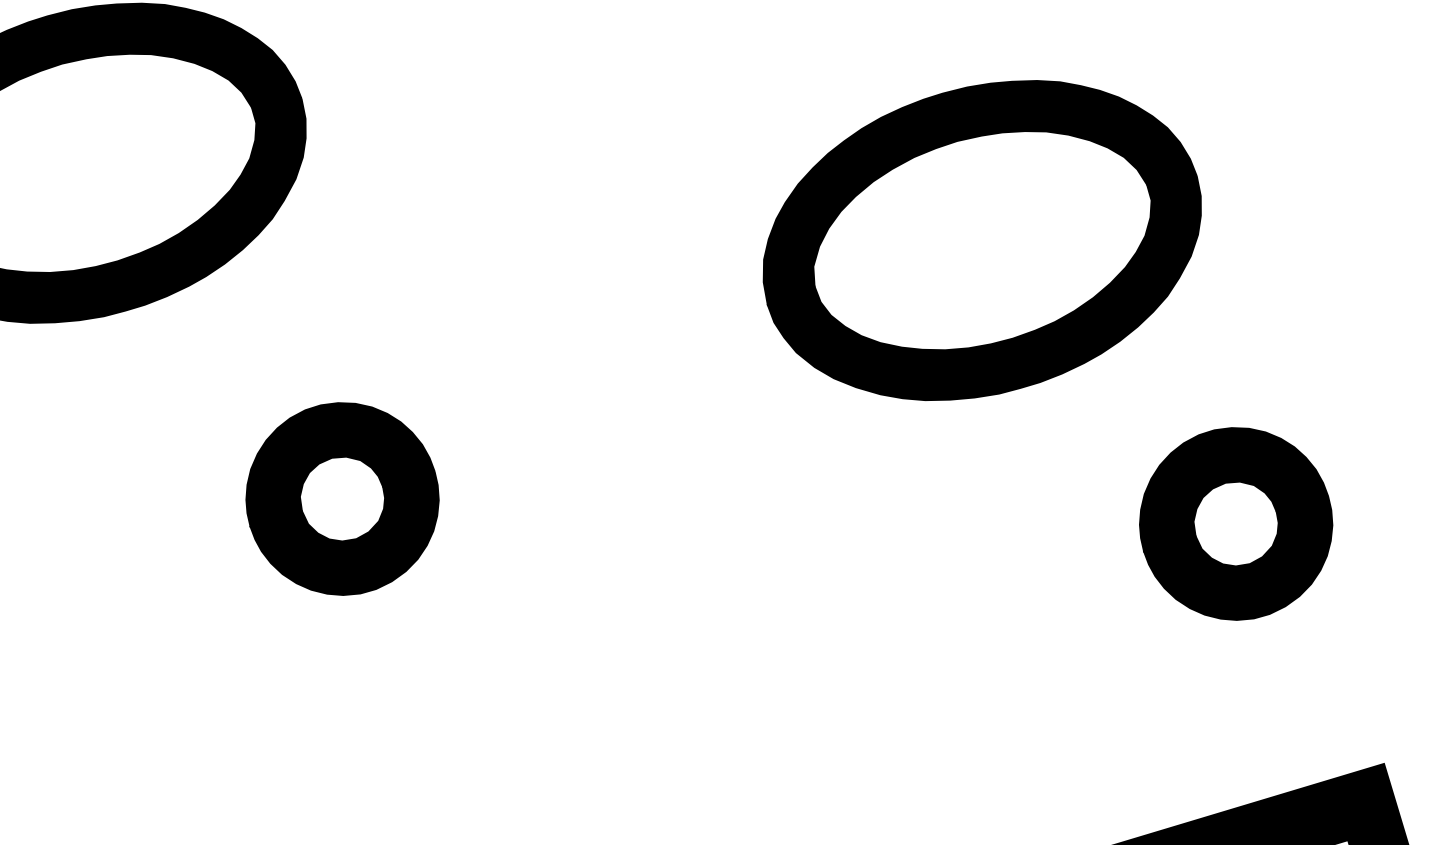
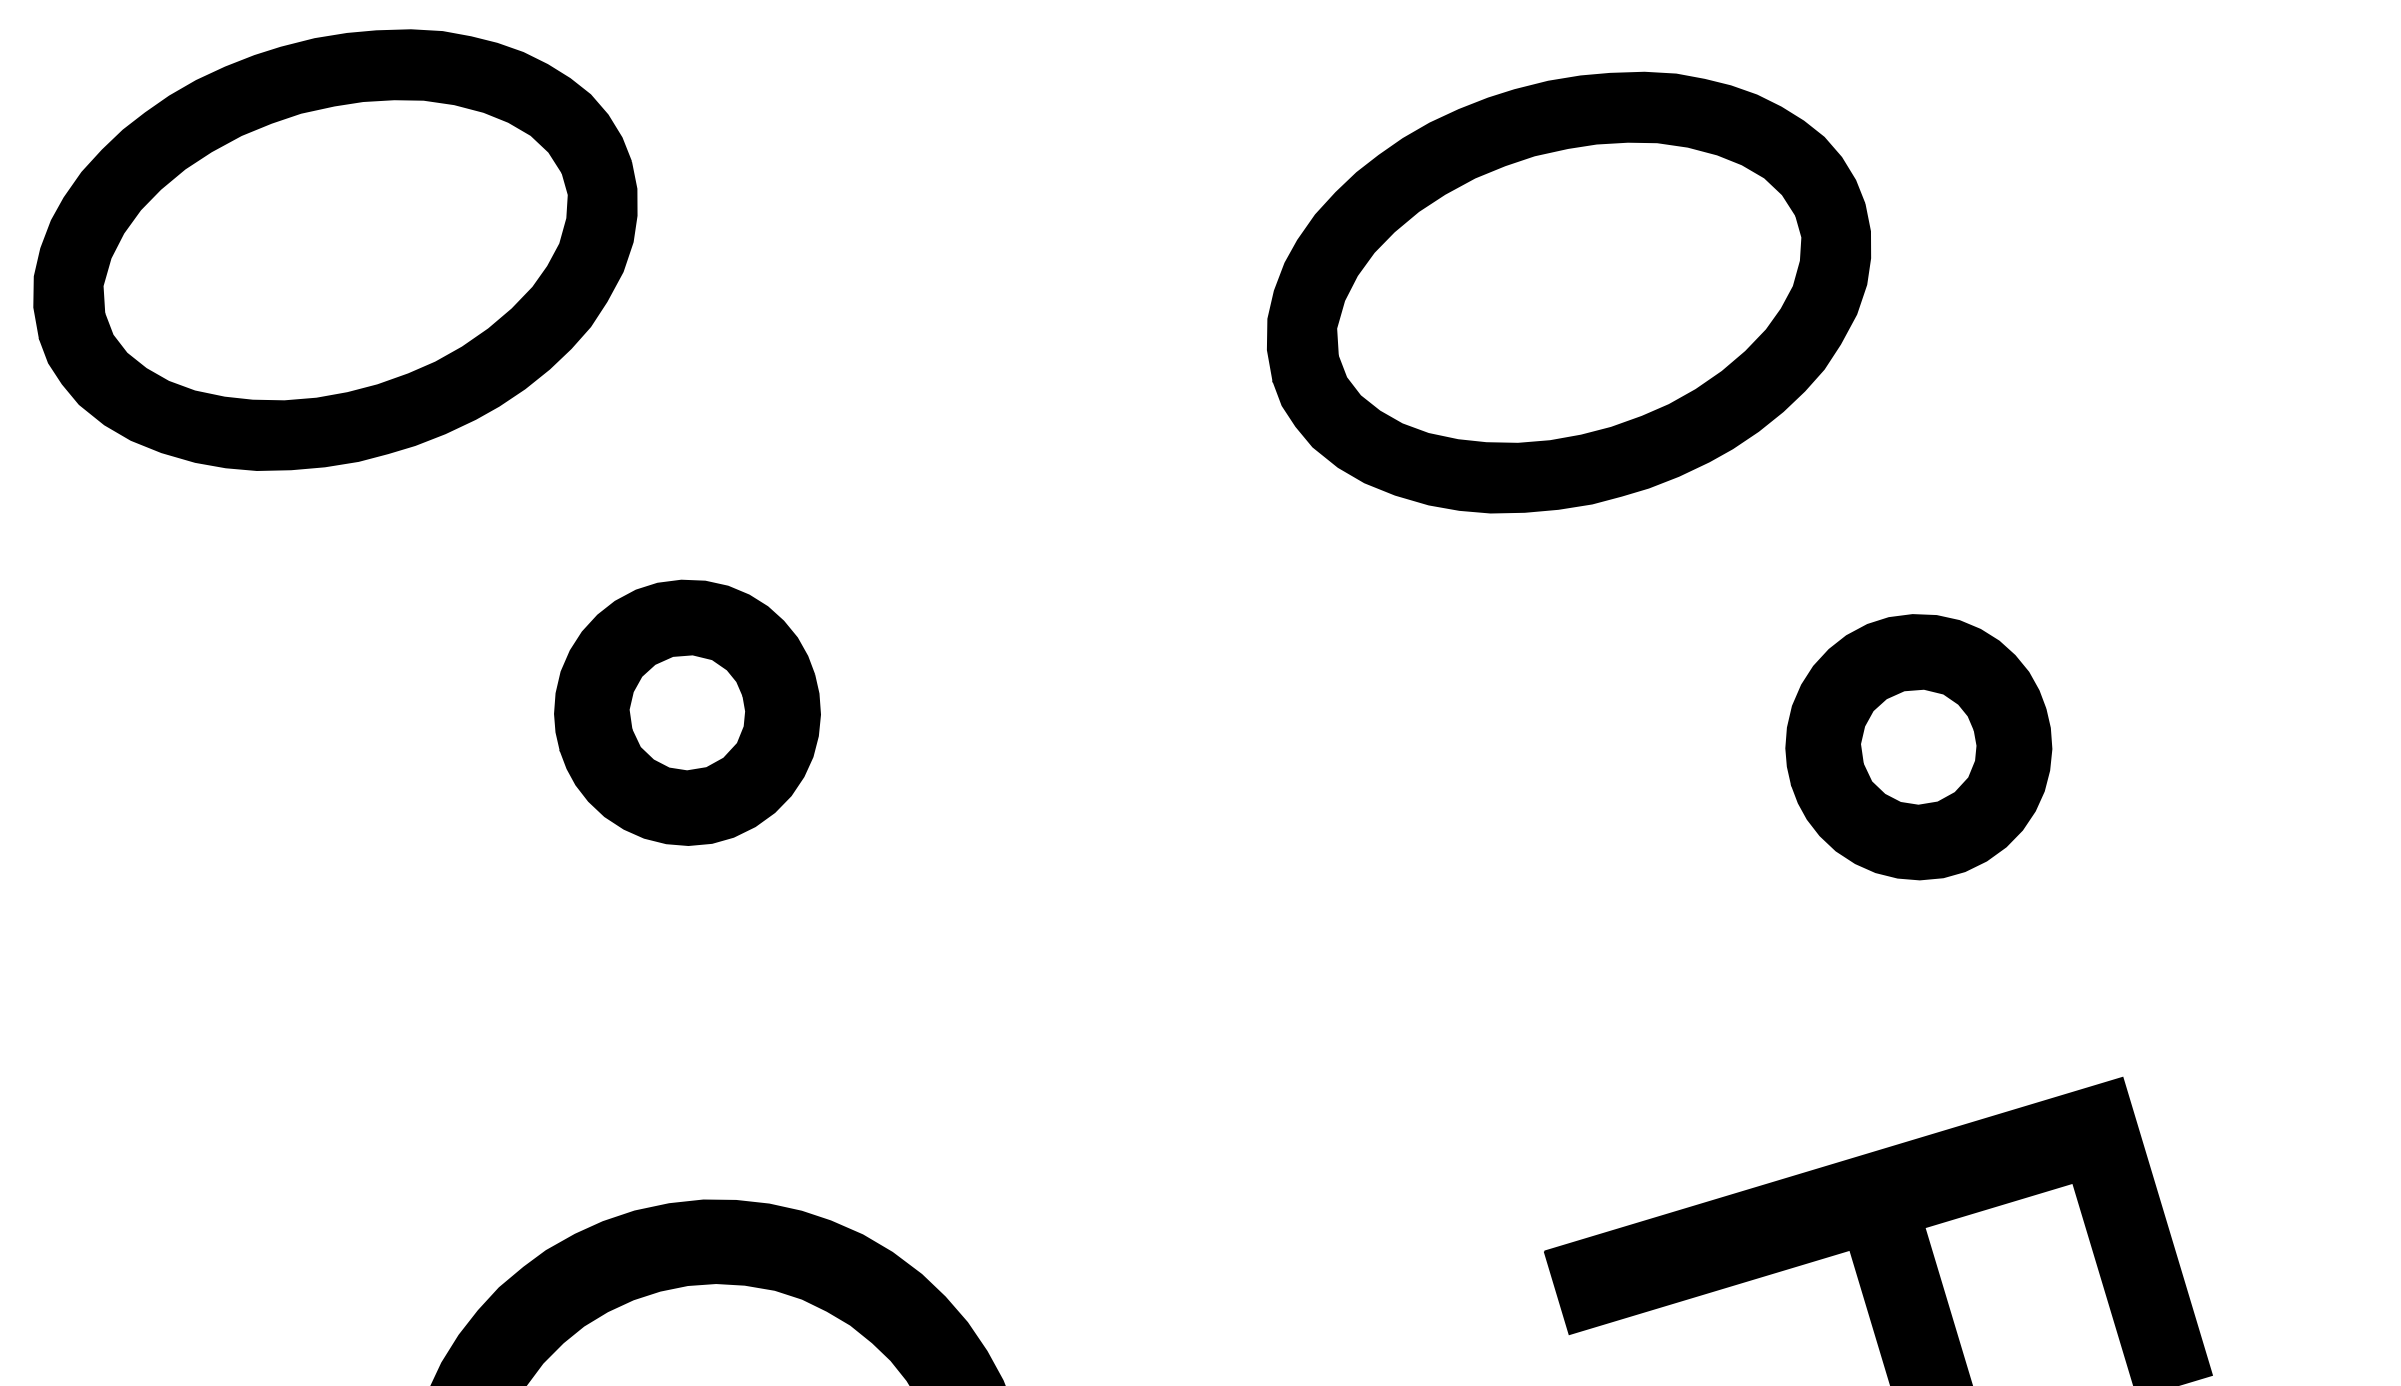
part: (982, 240) -> (1569, 292), moved

